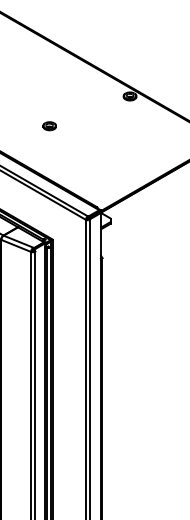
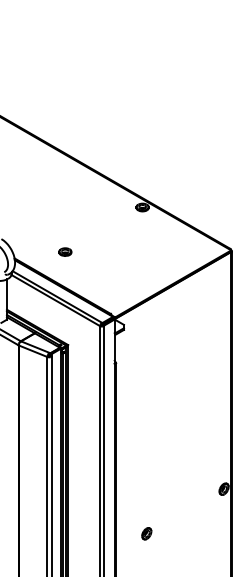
part: (49, 125) -> (65, 251), moved
part: (134, 435) -> (146, 533), added

